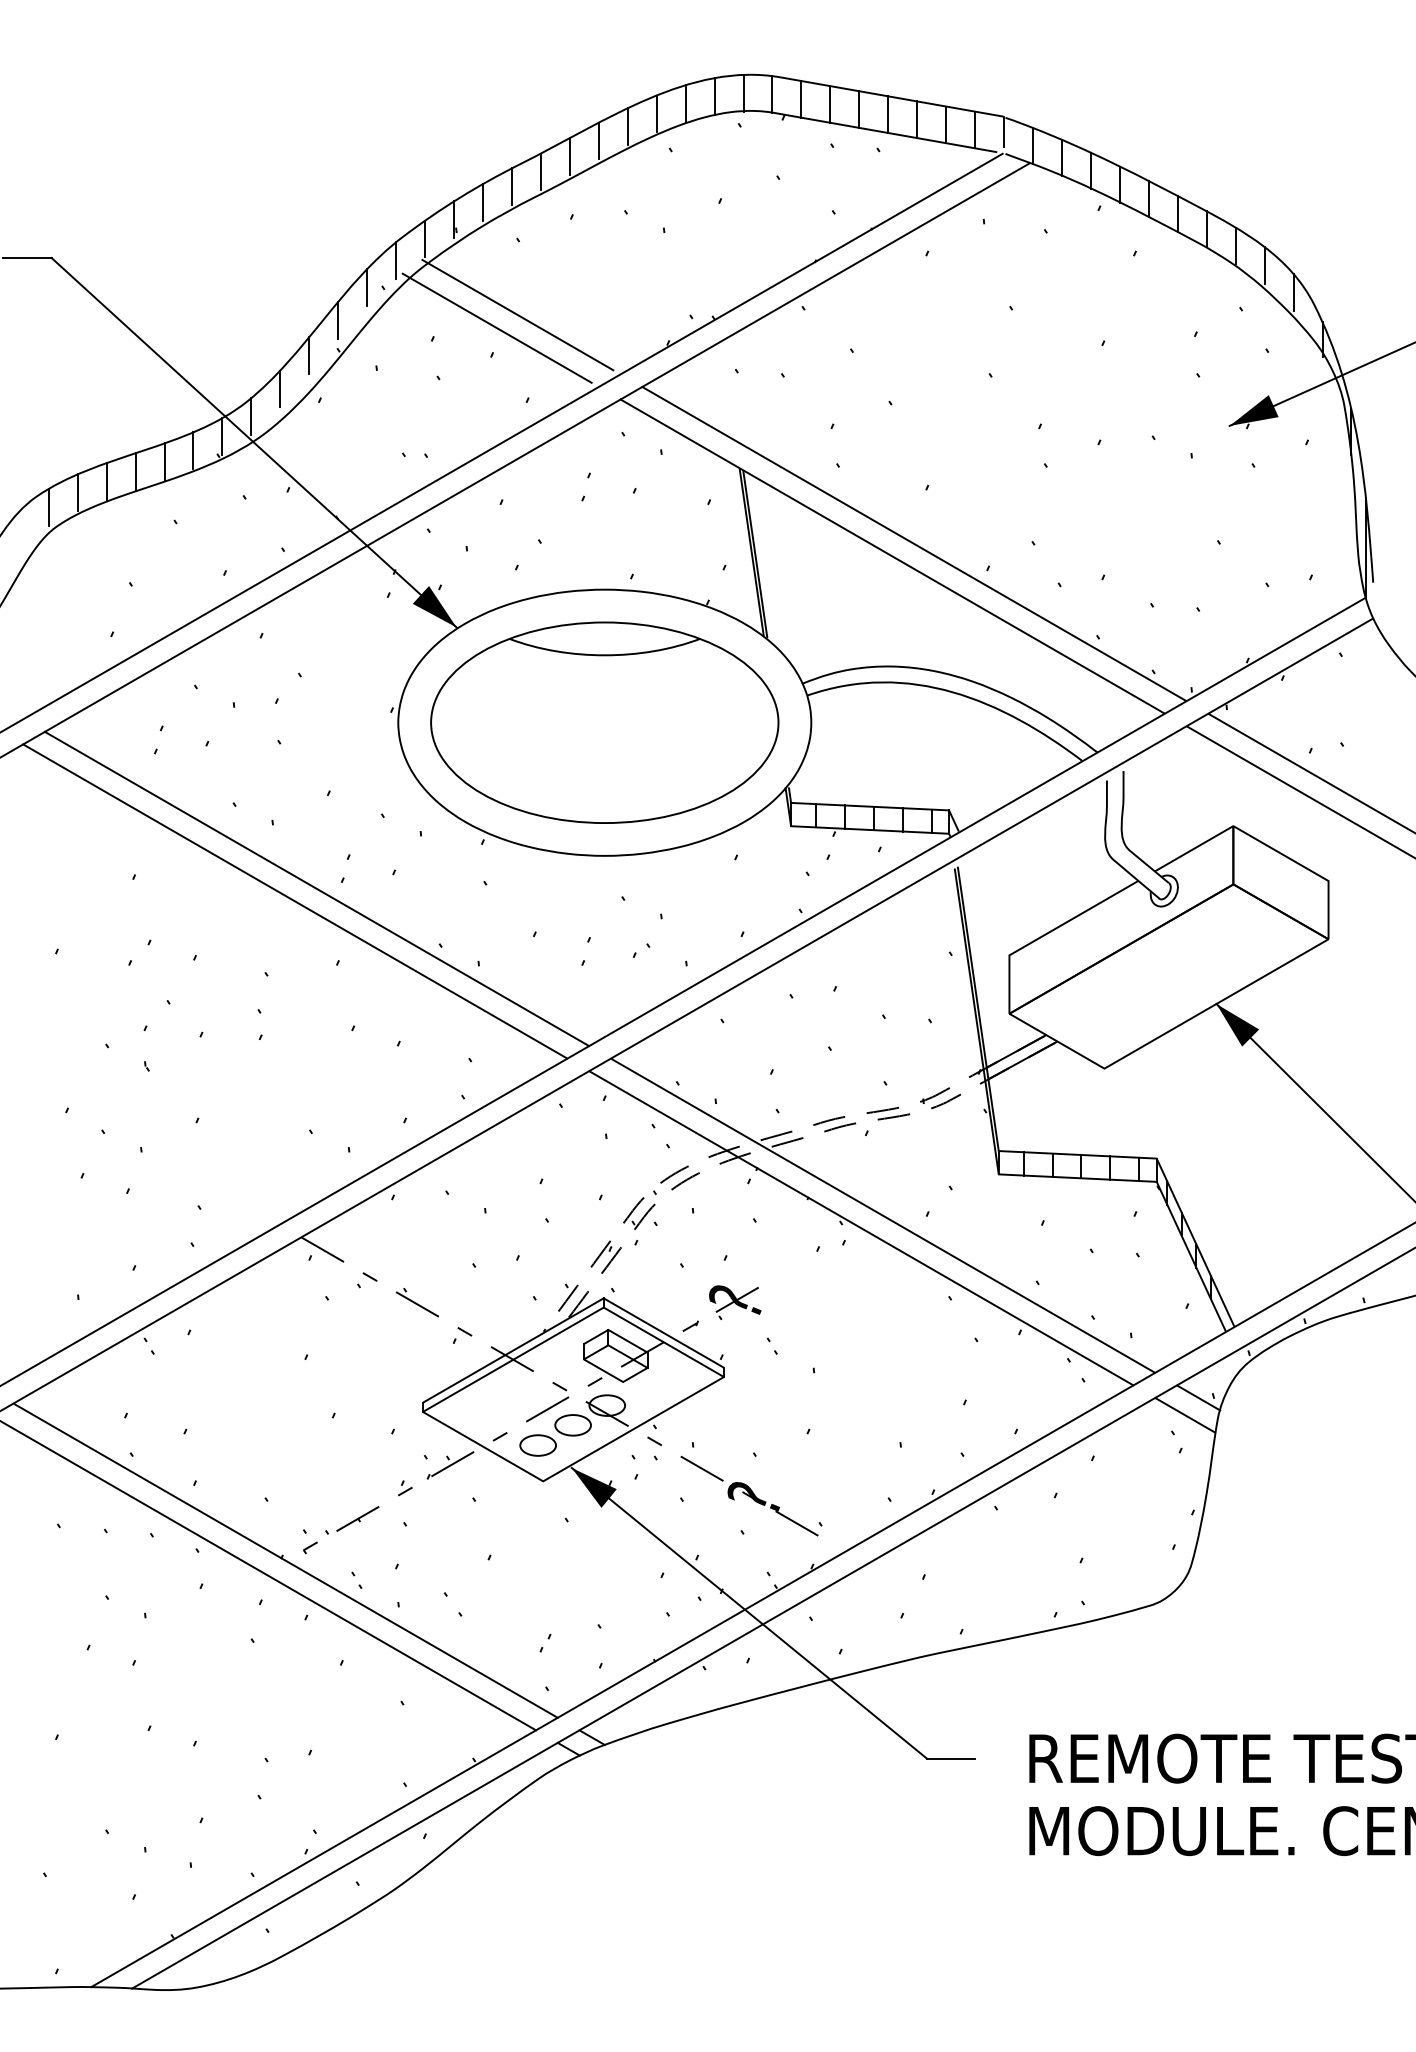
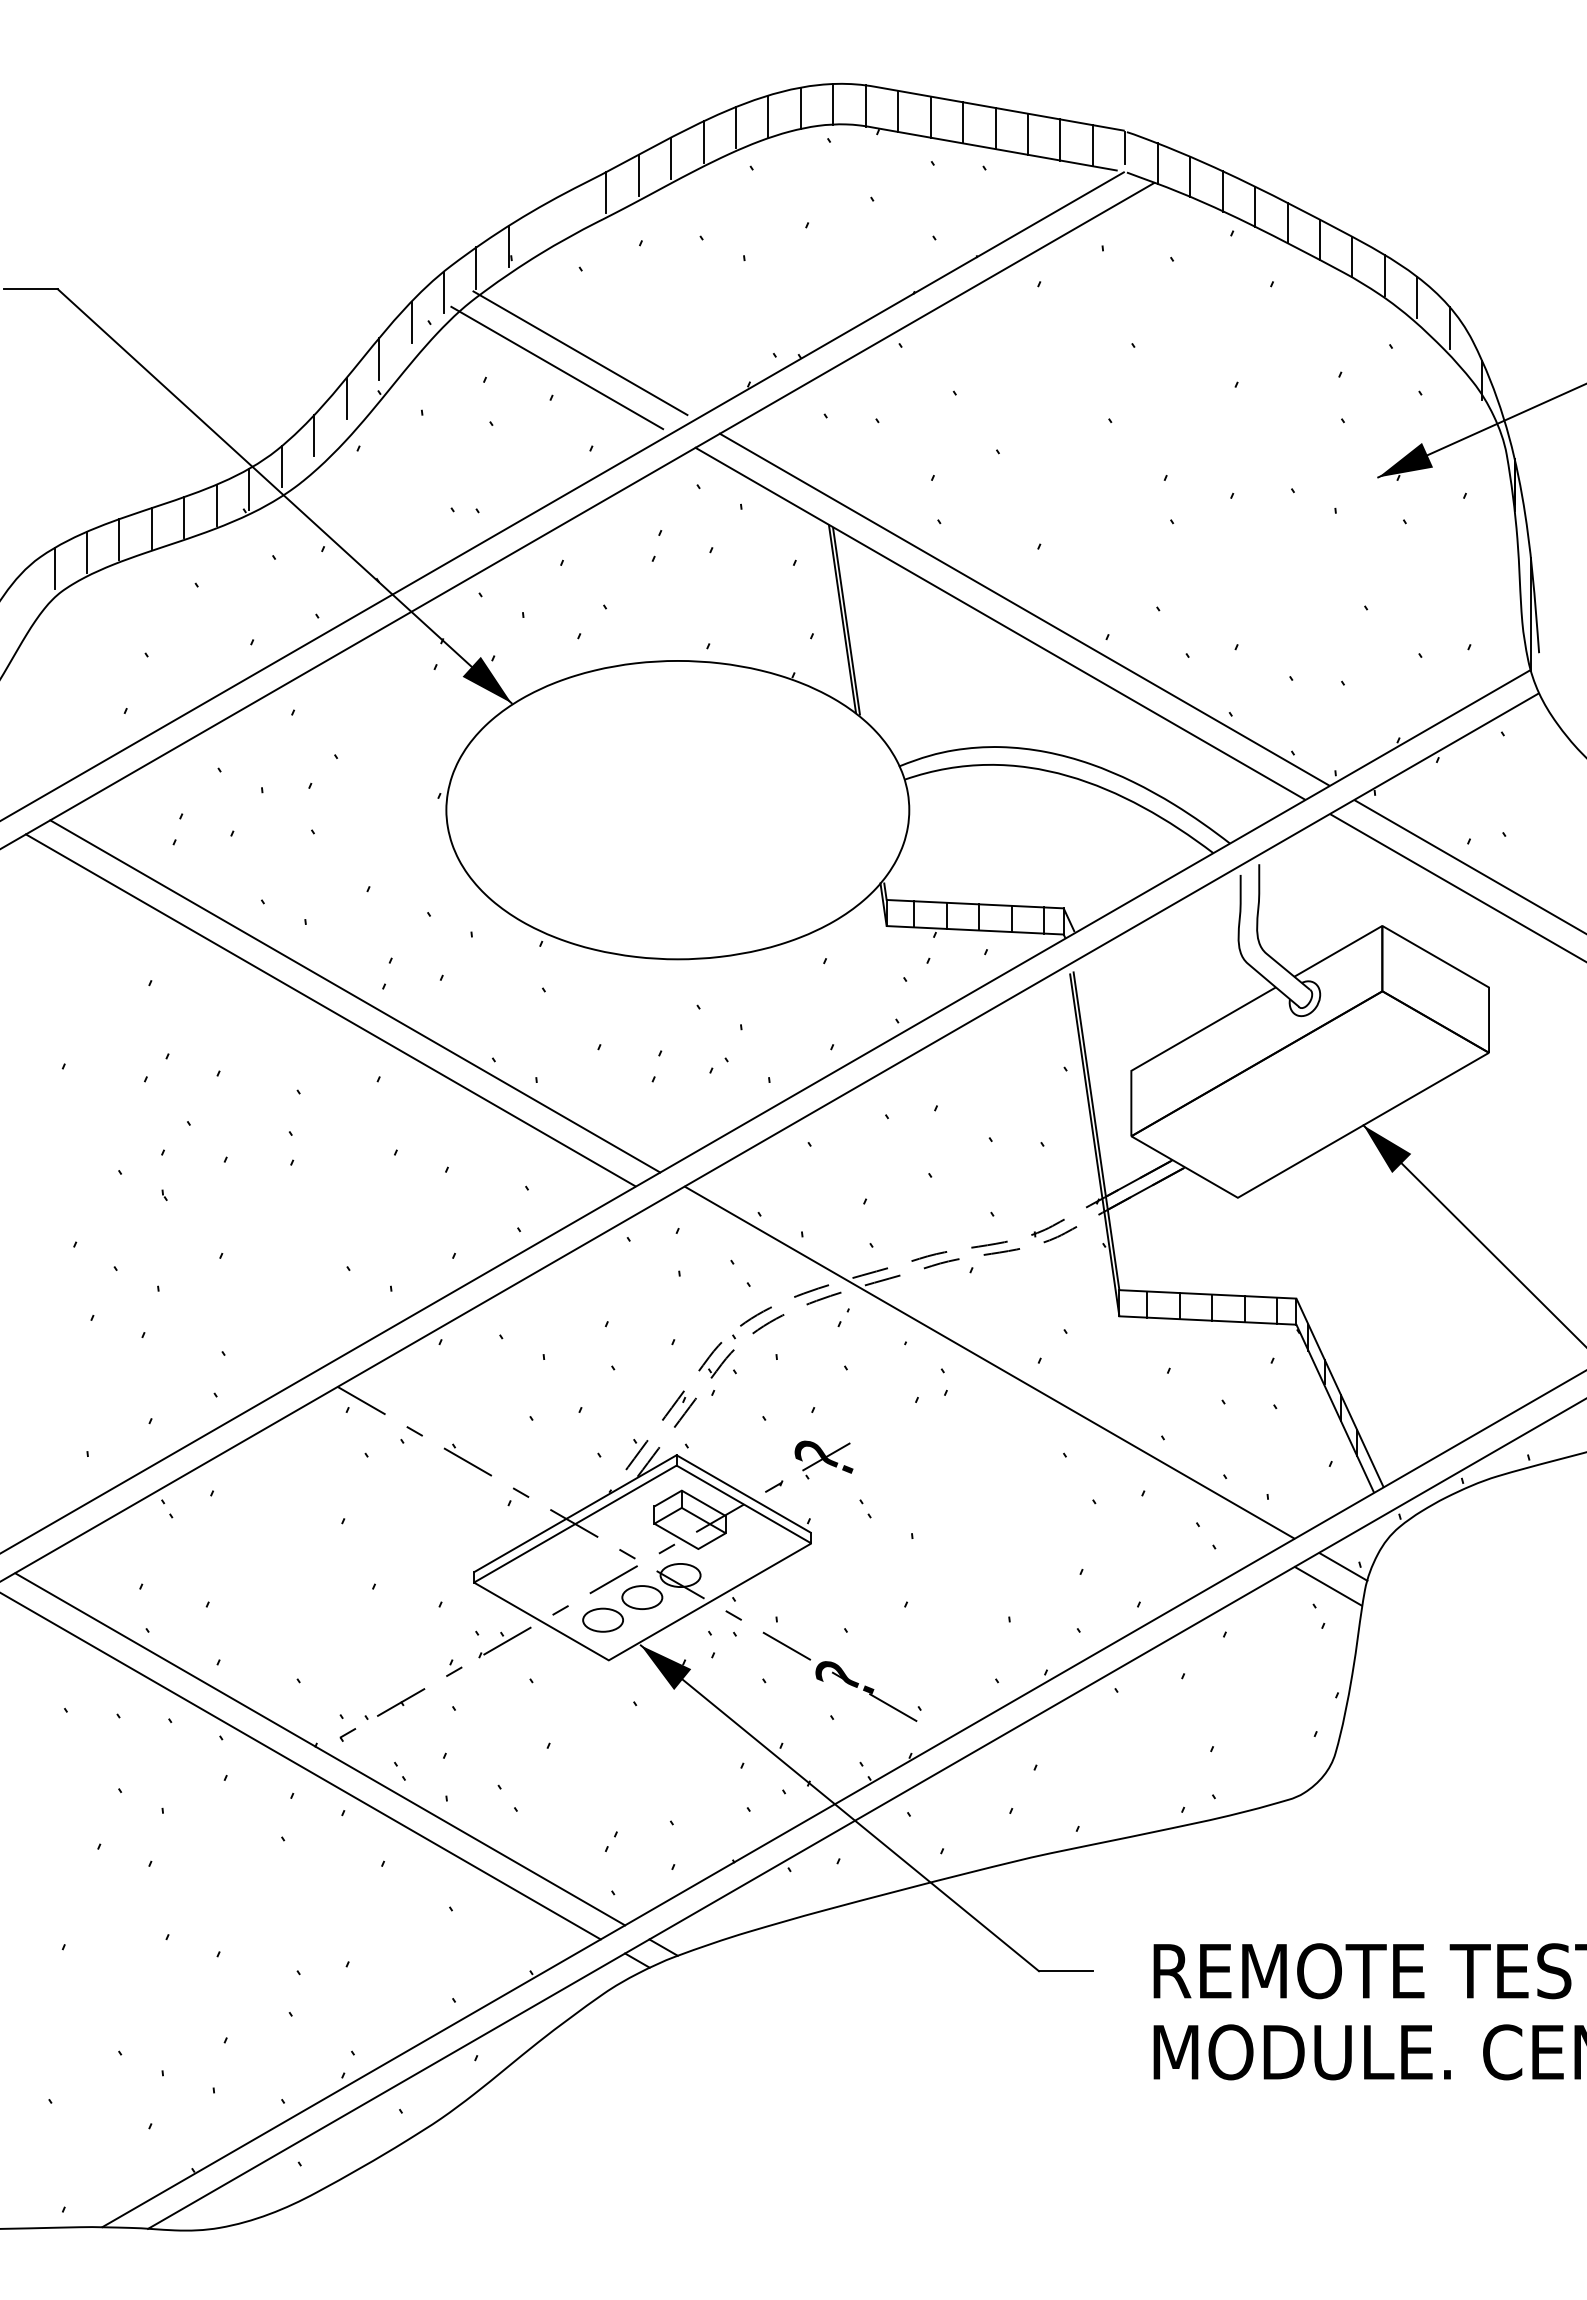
line: (511, 185) -> (573, 208), removed
line: (483, 202) -> (541, 226), removed
part: (604, 722) -> (677, 809), removed
line: (861, 1228) -> (965, 1376), removed

